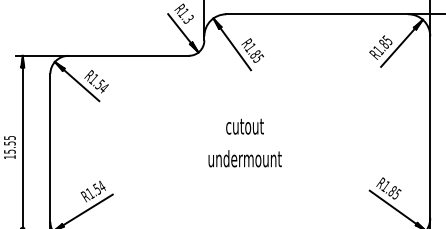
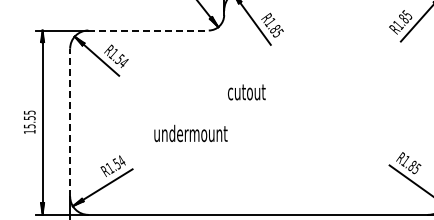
line: (129, 55) -> (149, 30), solid -> dashed
text: (244, 126) -> (246, 92), moved
line: (50, 148) -> (70, 123), solid -> dashed
text: (244, 158) -> (190, 133), moved

